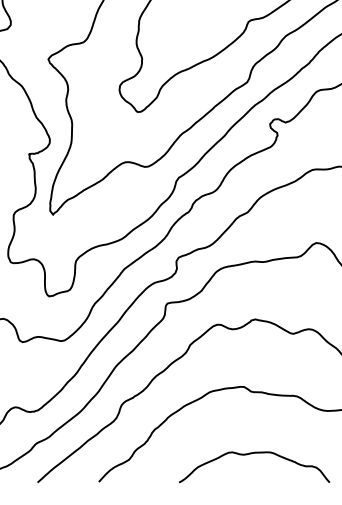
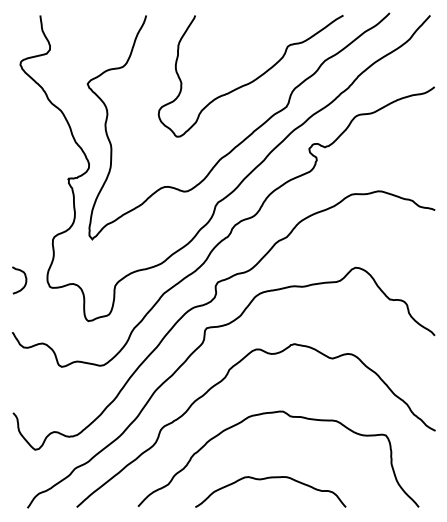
curve: (250, 454) -> (266, 479), moved

